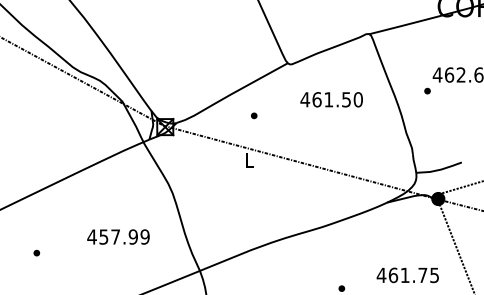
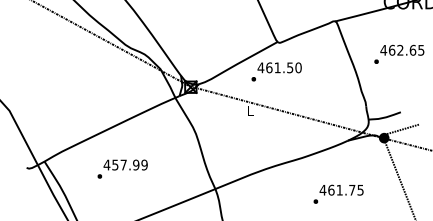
text: (331, 99) -> (279, 67), moved
text: (118, 236) -> (125, 164), moved
text: (407, 274) -> (341, 189), moved

